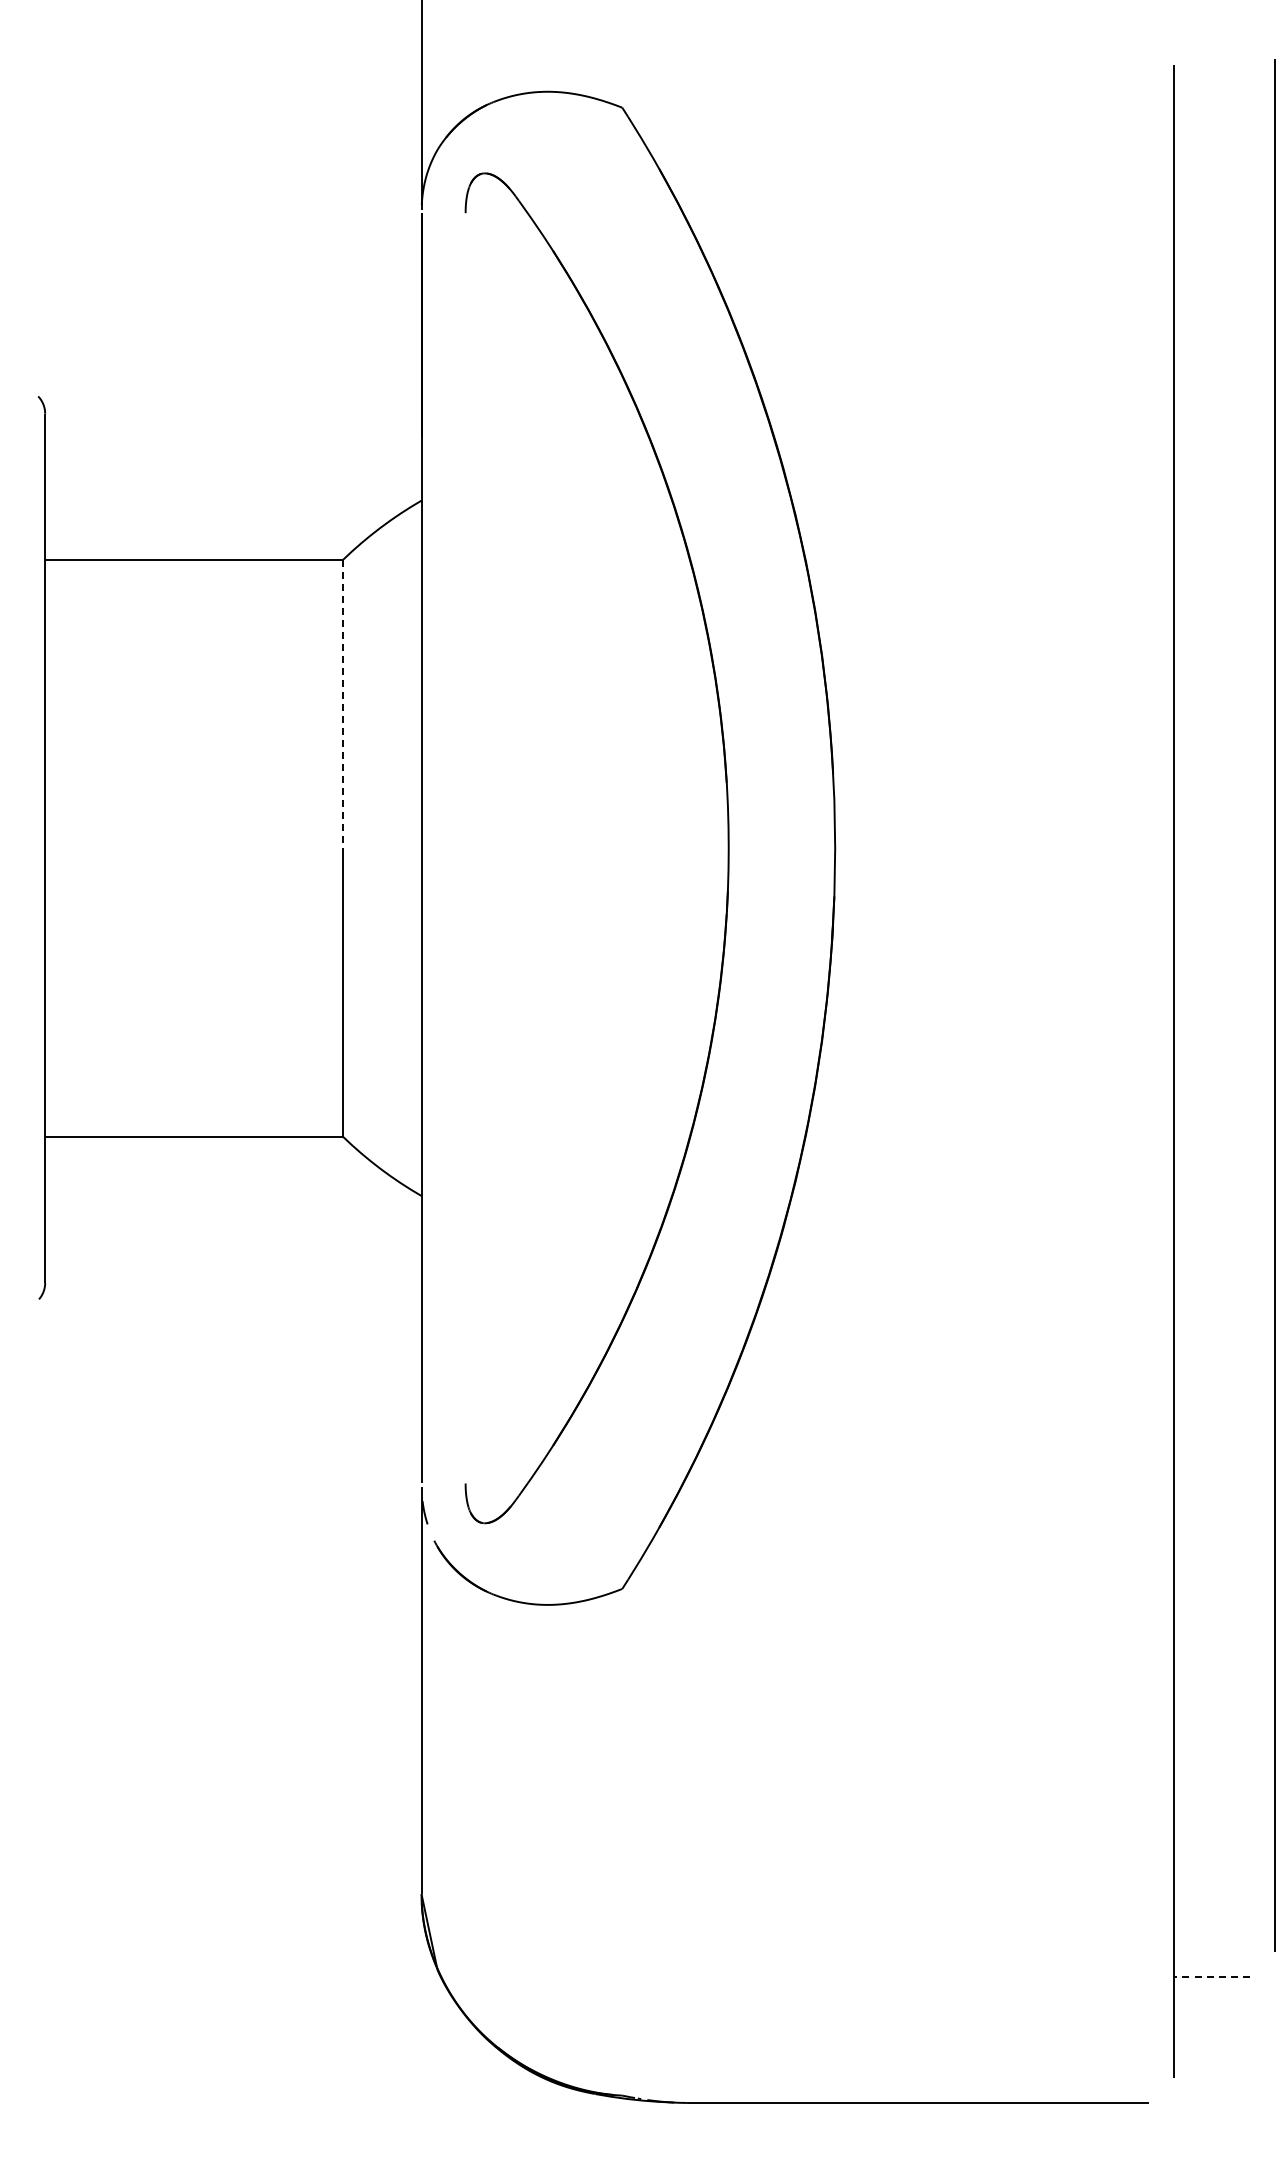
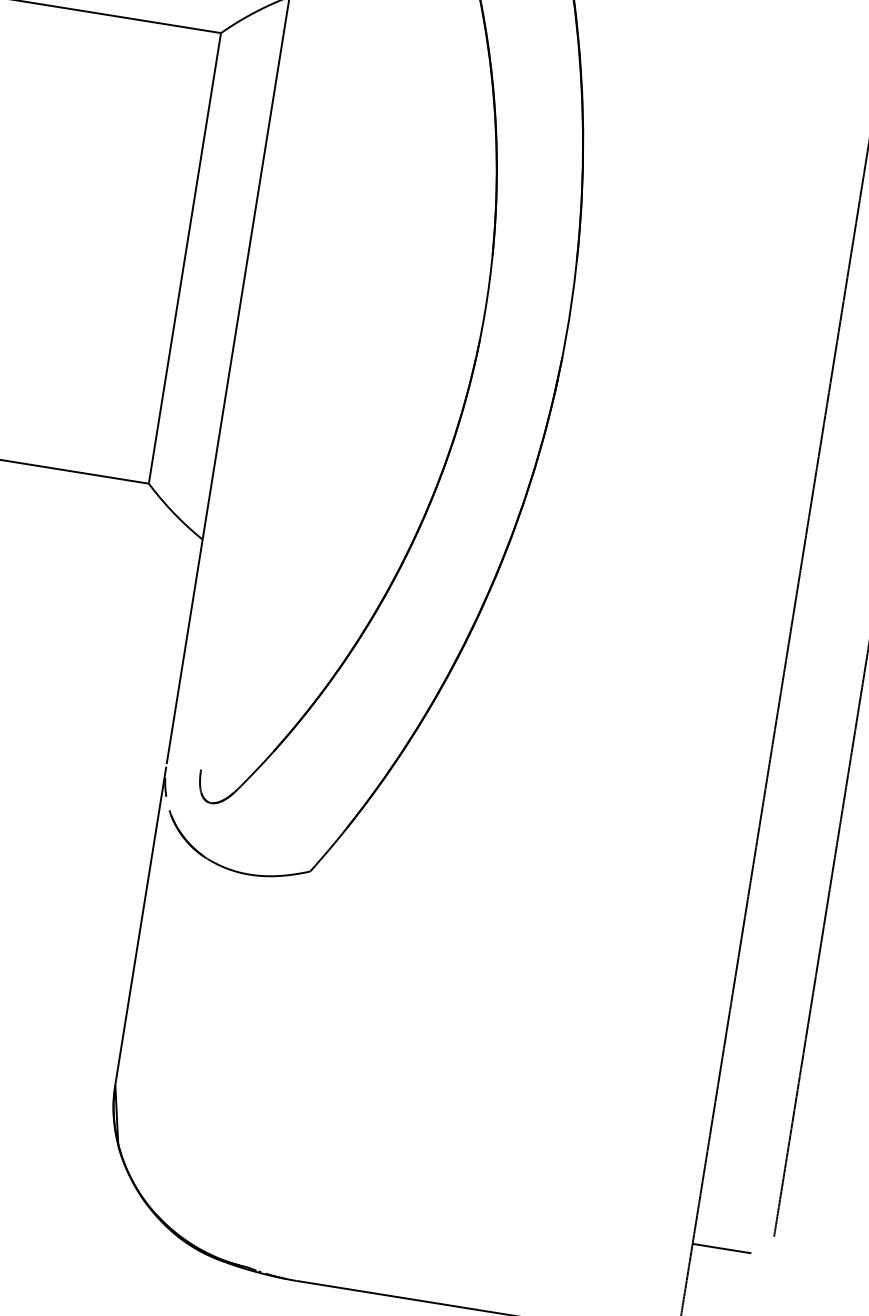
line: (343, 704) -> (203, 146), dashed -> solid
line: (1211, 1977) -> (721, 1248), dashed -> solid

